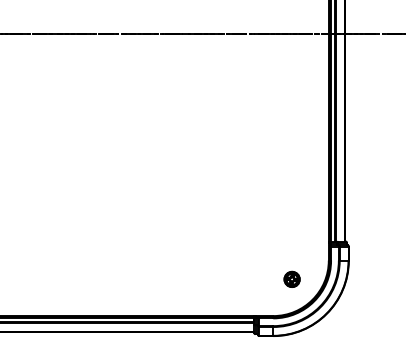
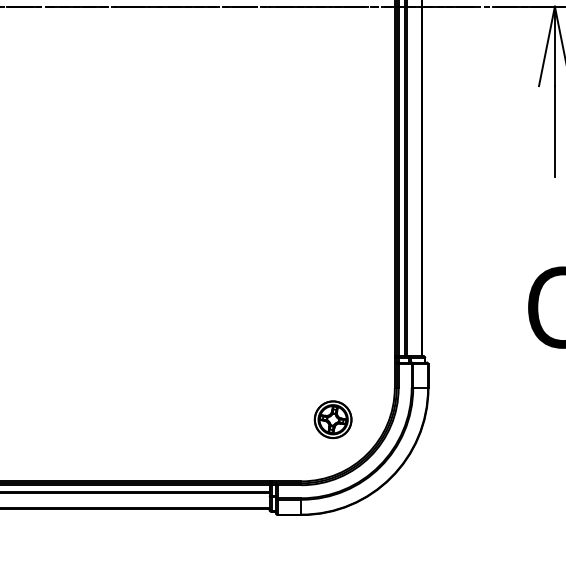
part: (291, 279) -> (332, 419), size x1.43

